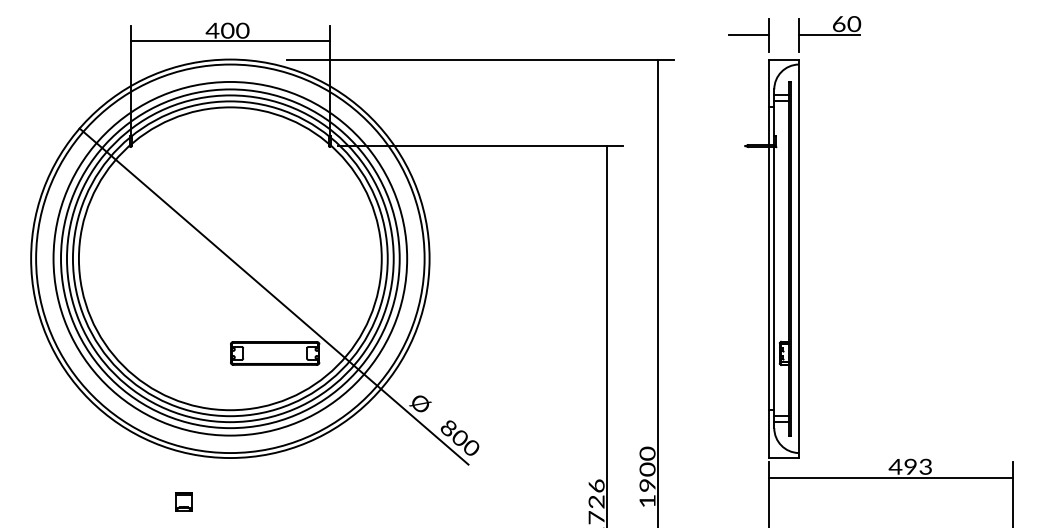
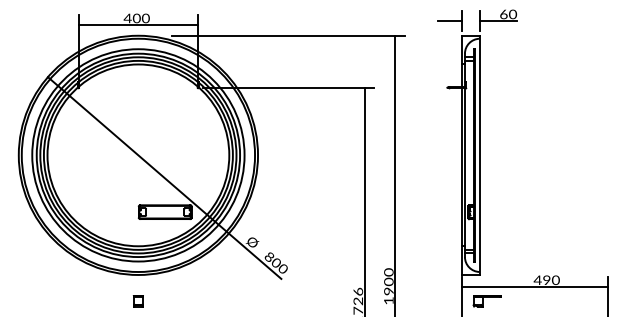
text: (925, 467) -> (555, 280), 493 -> 490
part: (182, 502) -> (137, 301), moved
part: (810, 502) -> (486, 301), added

